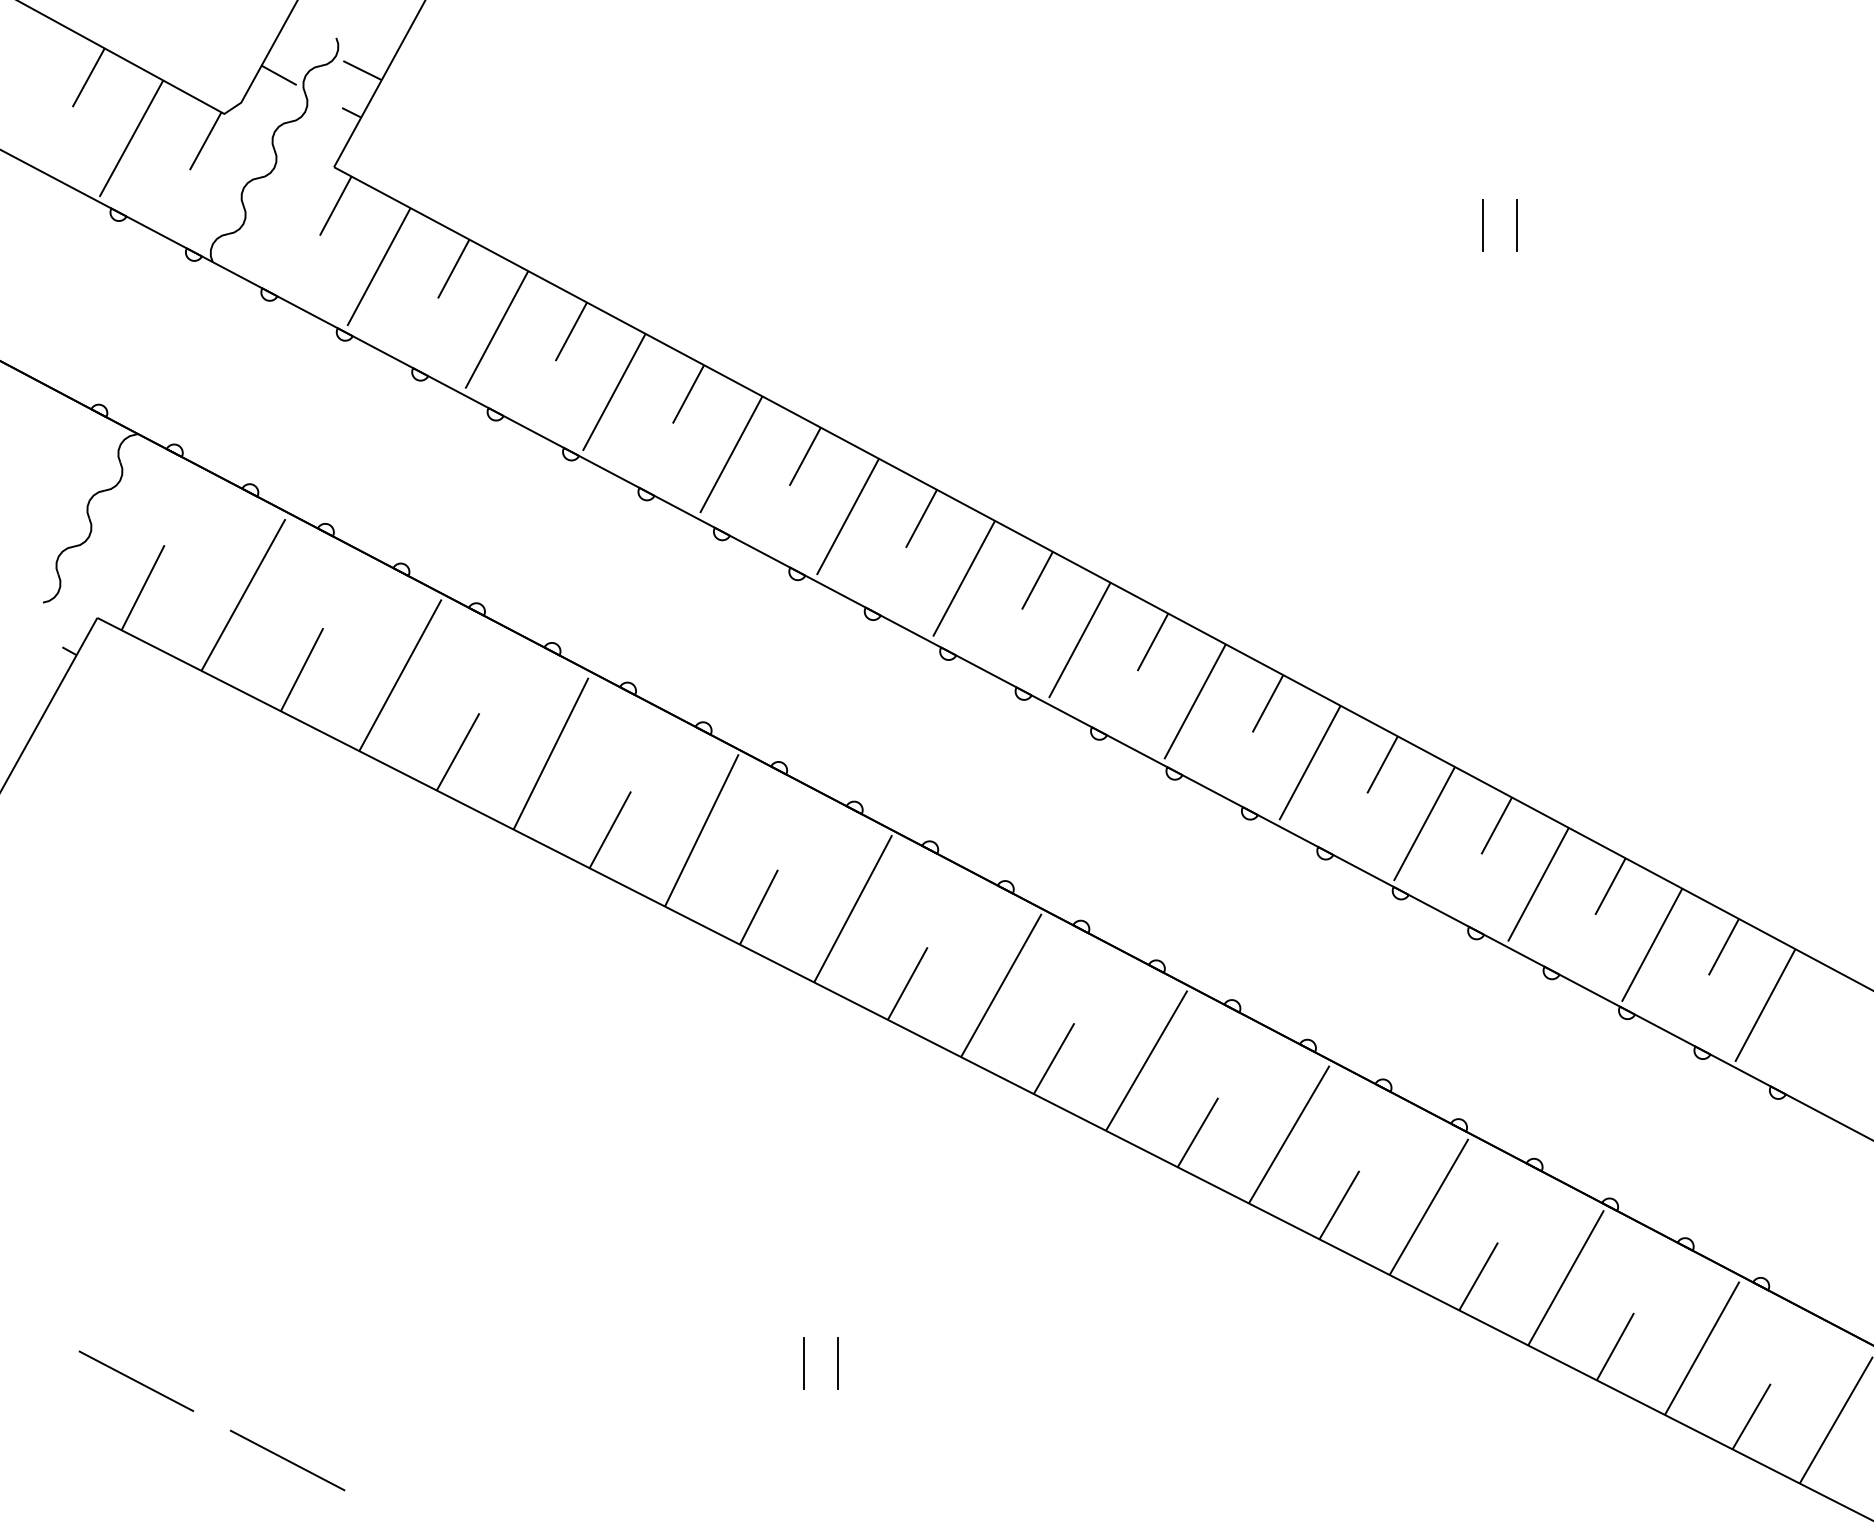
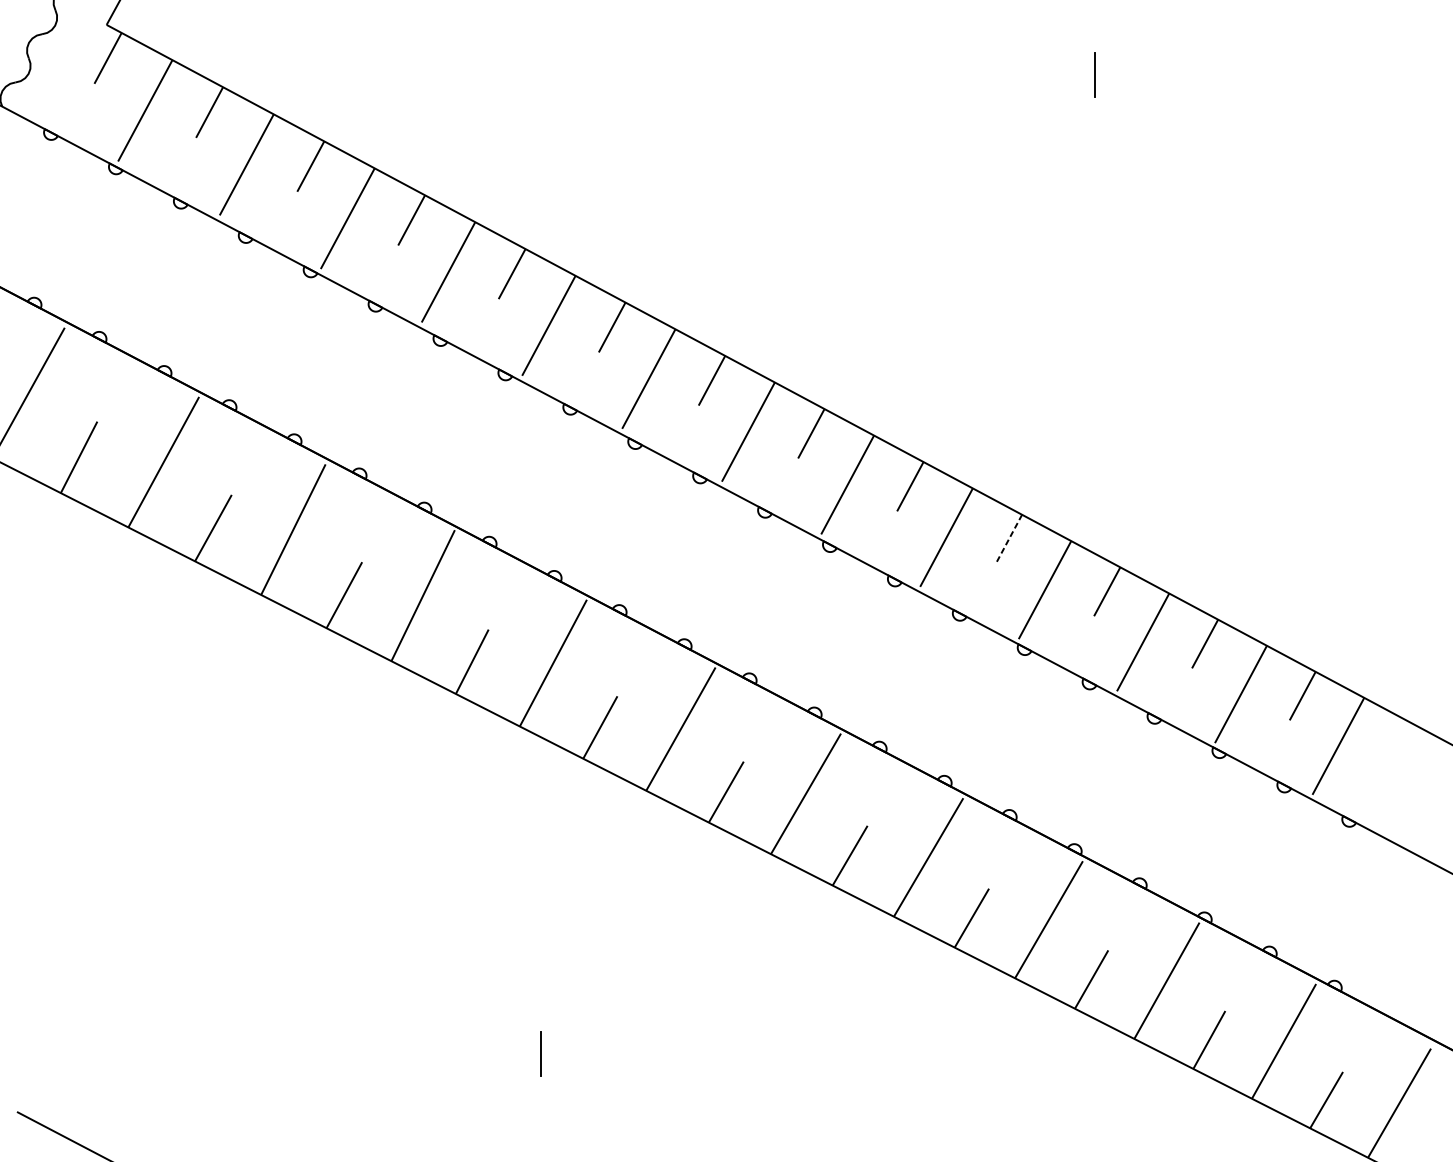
line: (1516, 225) -> (1124, 75), removed
line: (1382, 765) -> (1008, 539), solid -> dashed
line: (804, 1362) -> (511, 1053), removed

